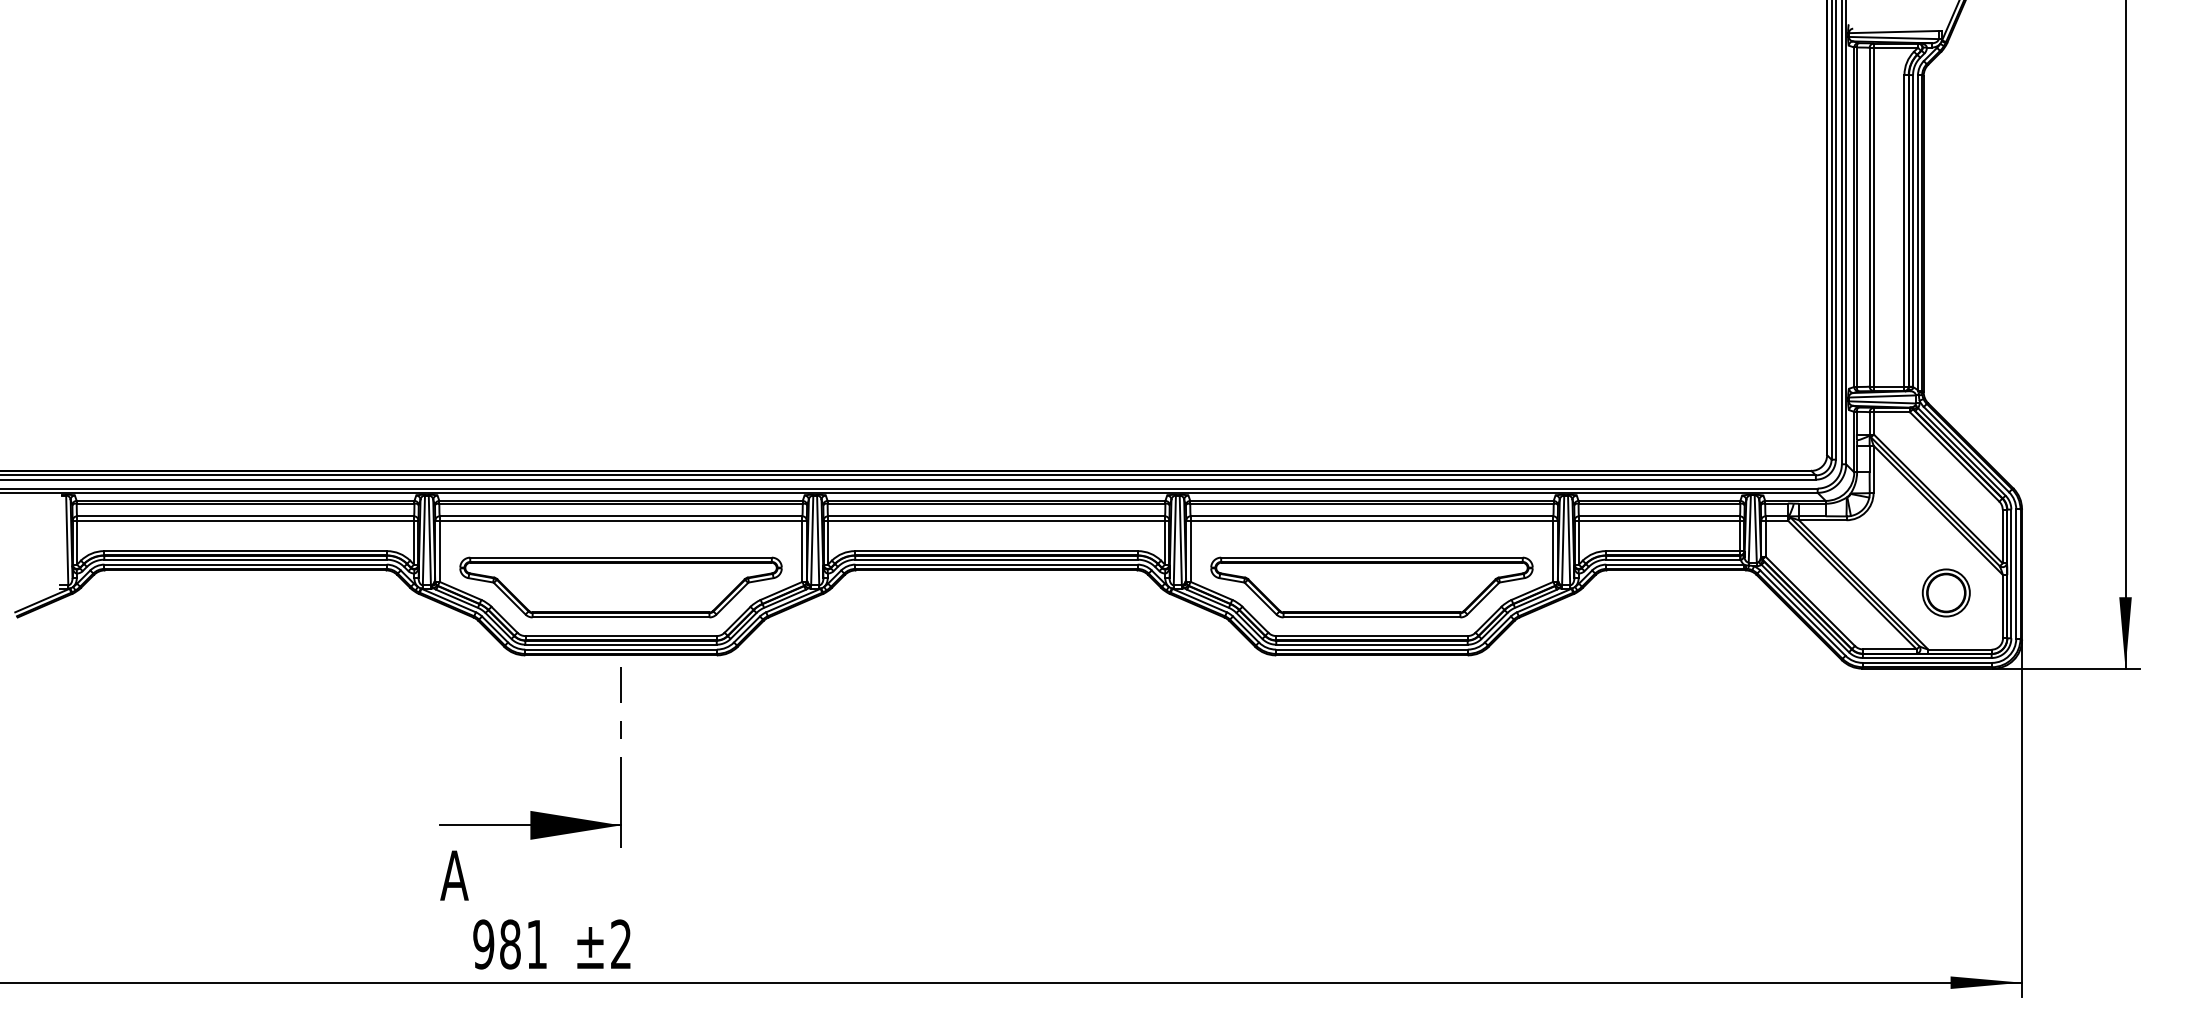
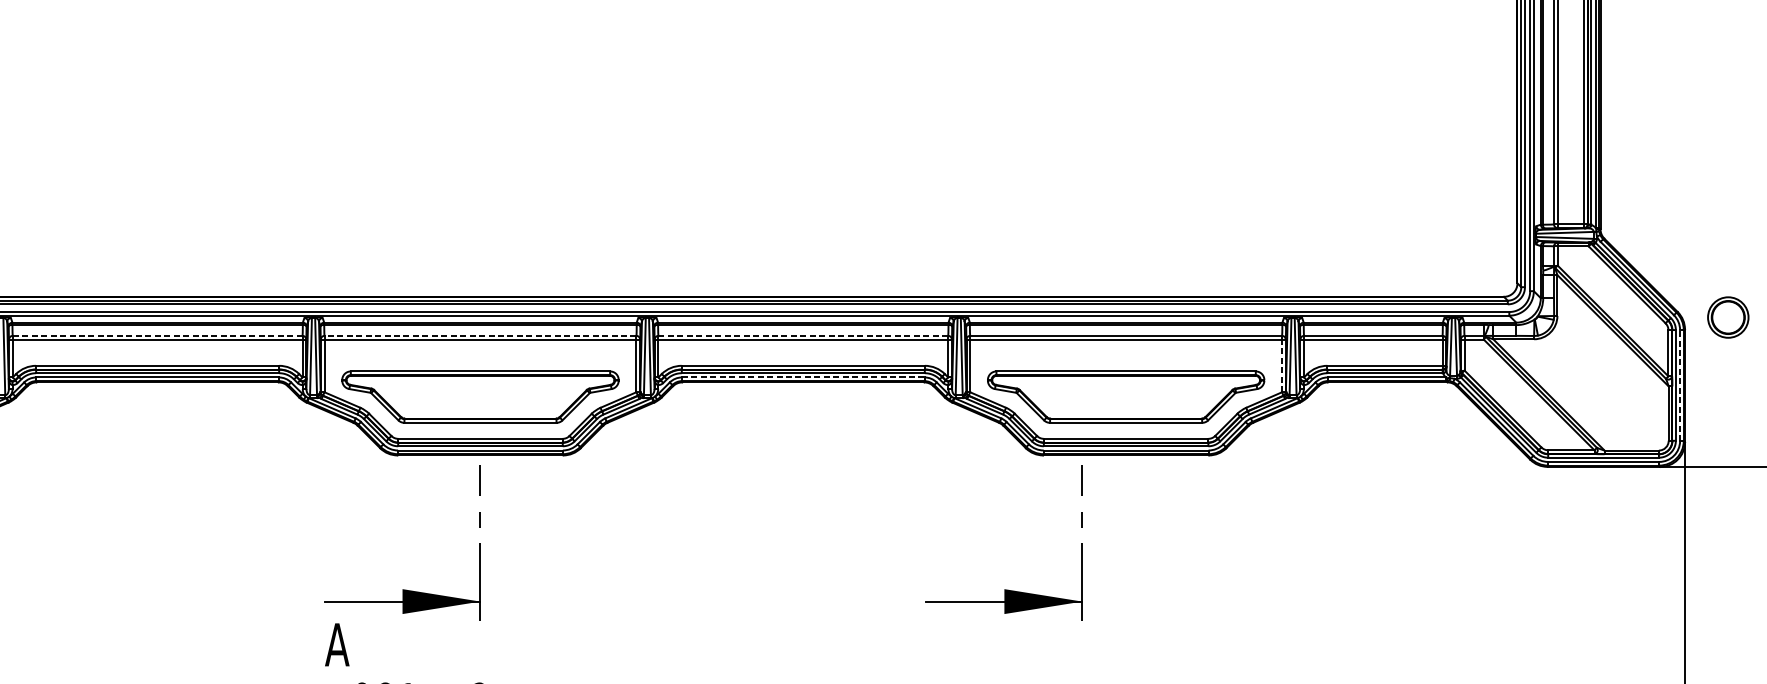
line: (245, 516) -> (157, 336), solid -> dashed
line: (620, 516) -> (480, 336), solid -> dashed
line: (996, 516) -> (803, 336), solid -> dashed
line: (1553, 551) -> (1282, 366), solid -> dashed
line: (997, 564) -> (804, 377), solid -> dashed
line: (2016, 574) -> (1680, 385), solid -> dashed
part: (1945, 592) -> (1727, 317), moved
part: (1230, 811) -> (1004, 589), added

